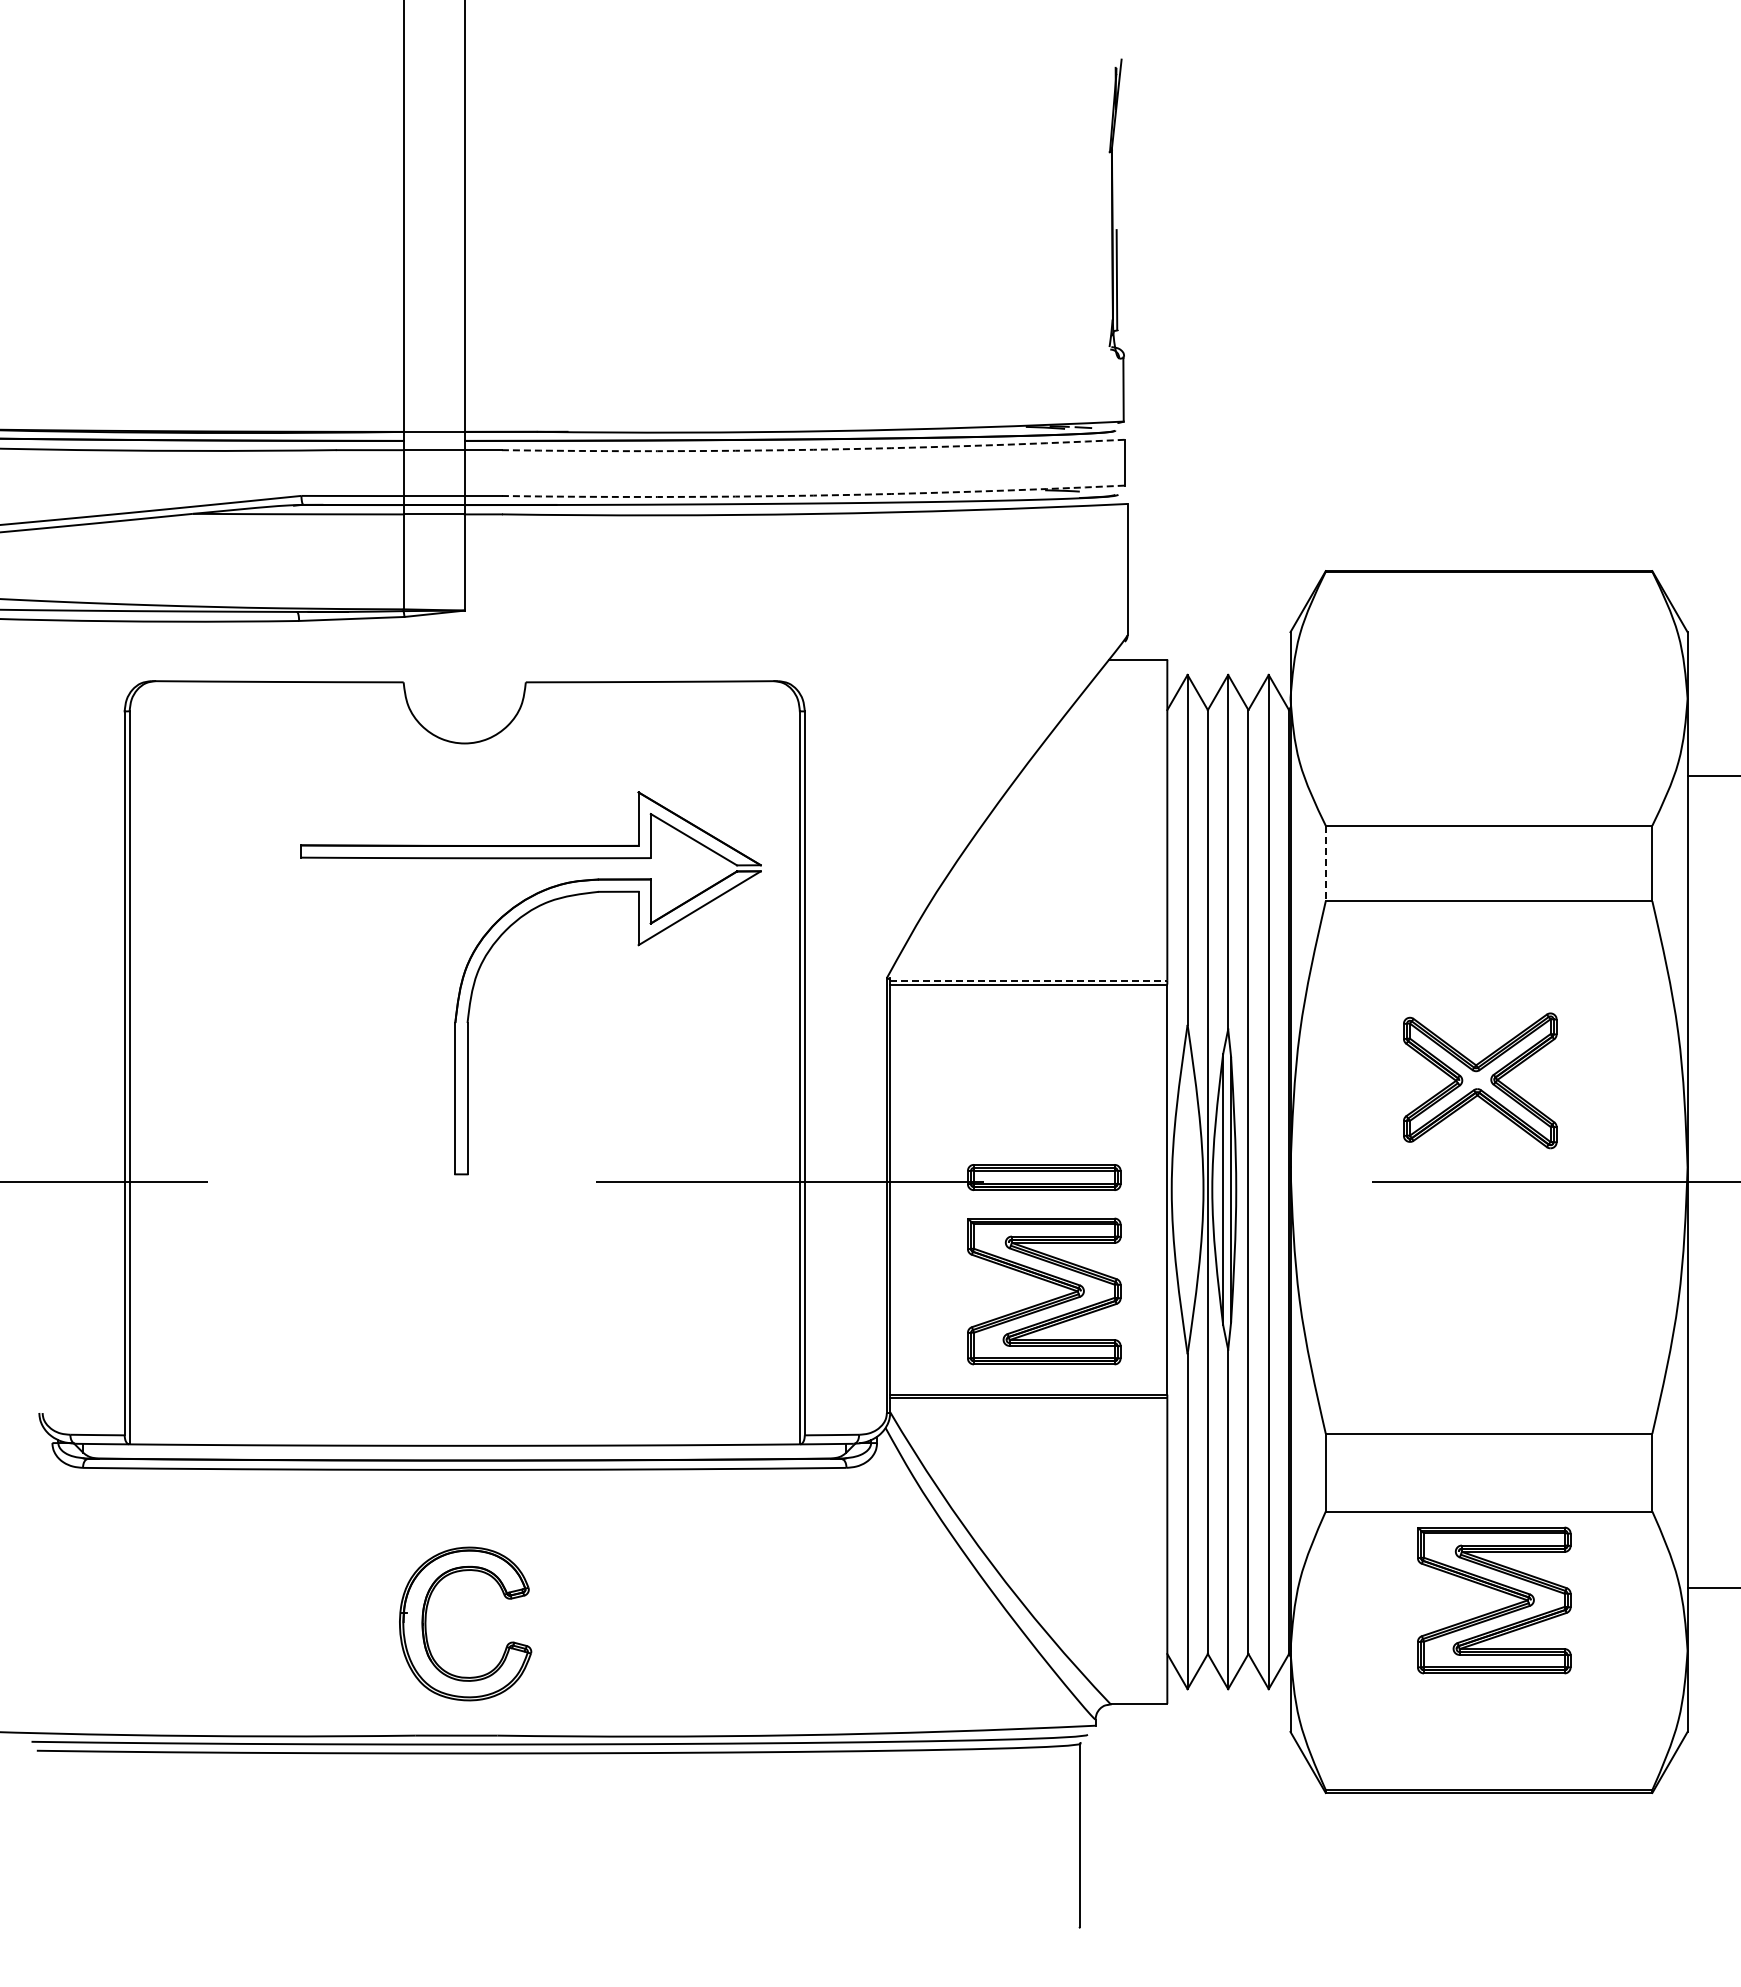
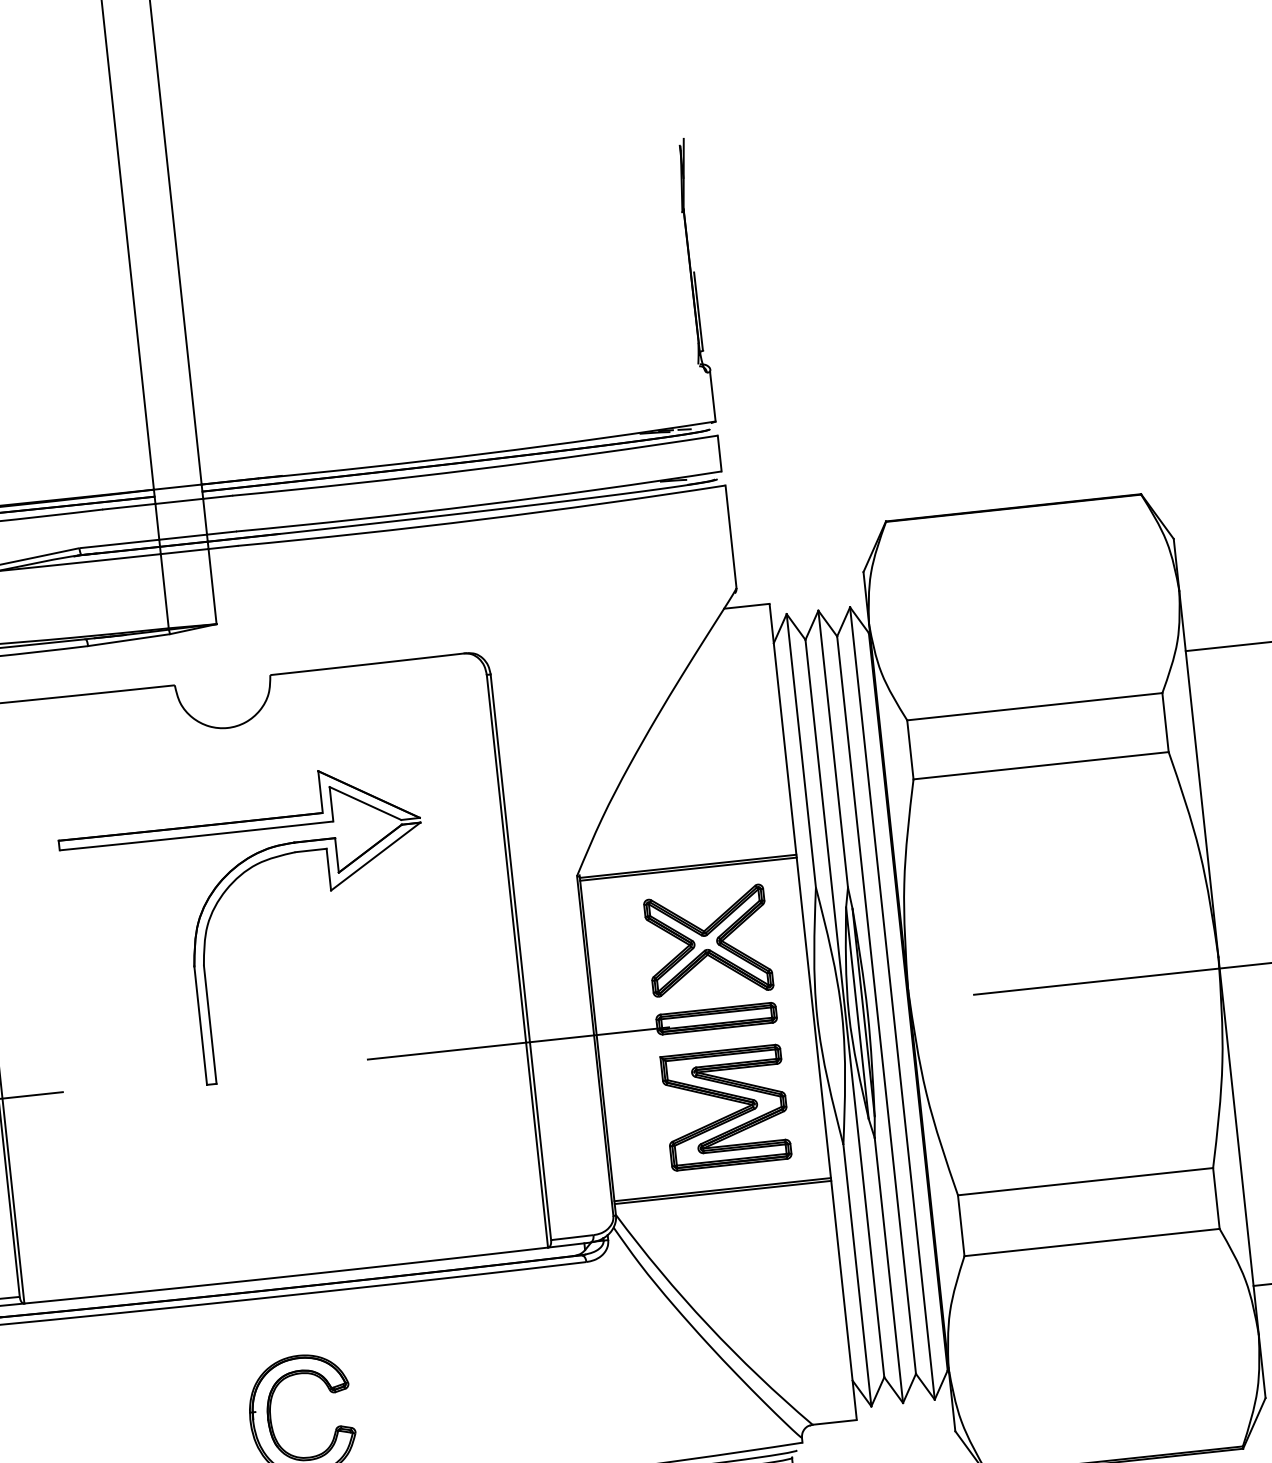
arc: (813, 449) -> (475, 469), dashed -> solid
arc: (813, 495) -> (479, 505), dashed -> solid
line: (1325, 863) -> (910, 749), dashed -> solid
part: (487, 955) -> (213, 911), moved
line: (1028, 980) -> (687, 866), dashed -> solid
part: (1480, 1080) -> (708, 942), moved
part: (1497, 1609) -> (1106, 1318), removed

